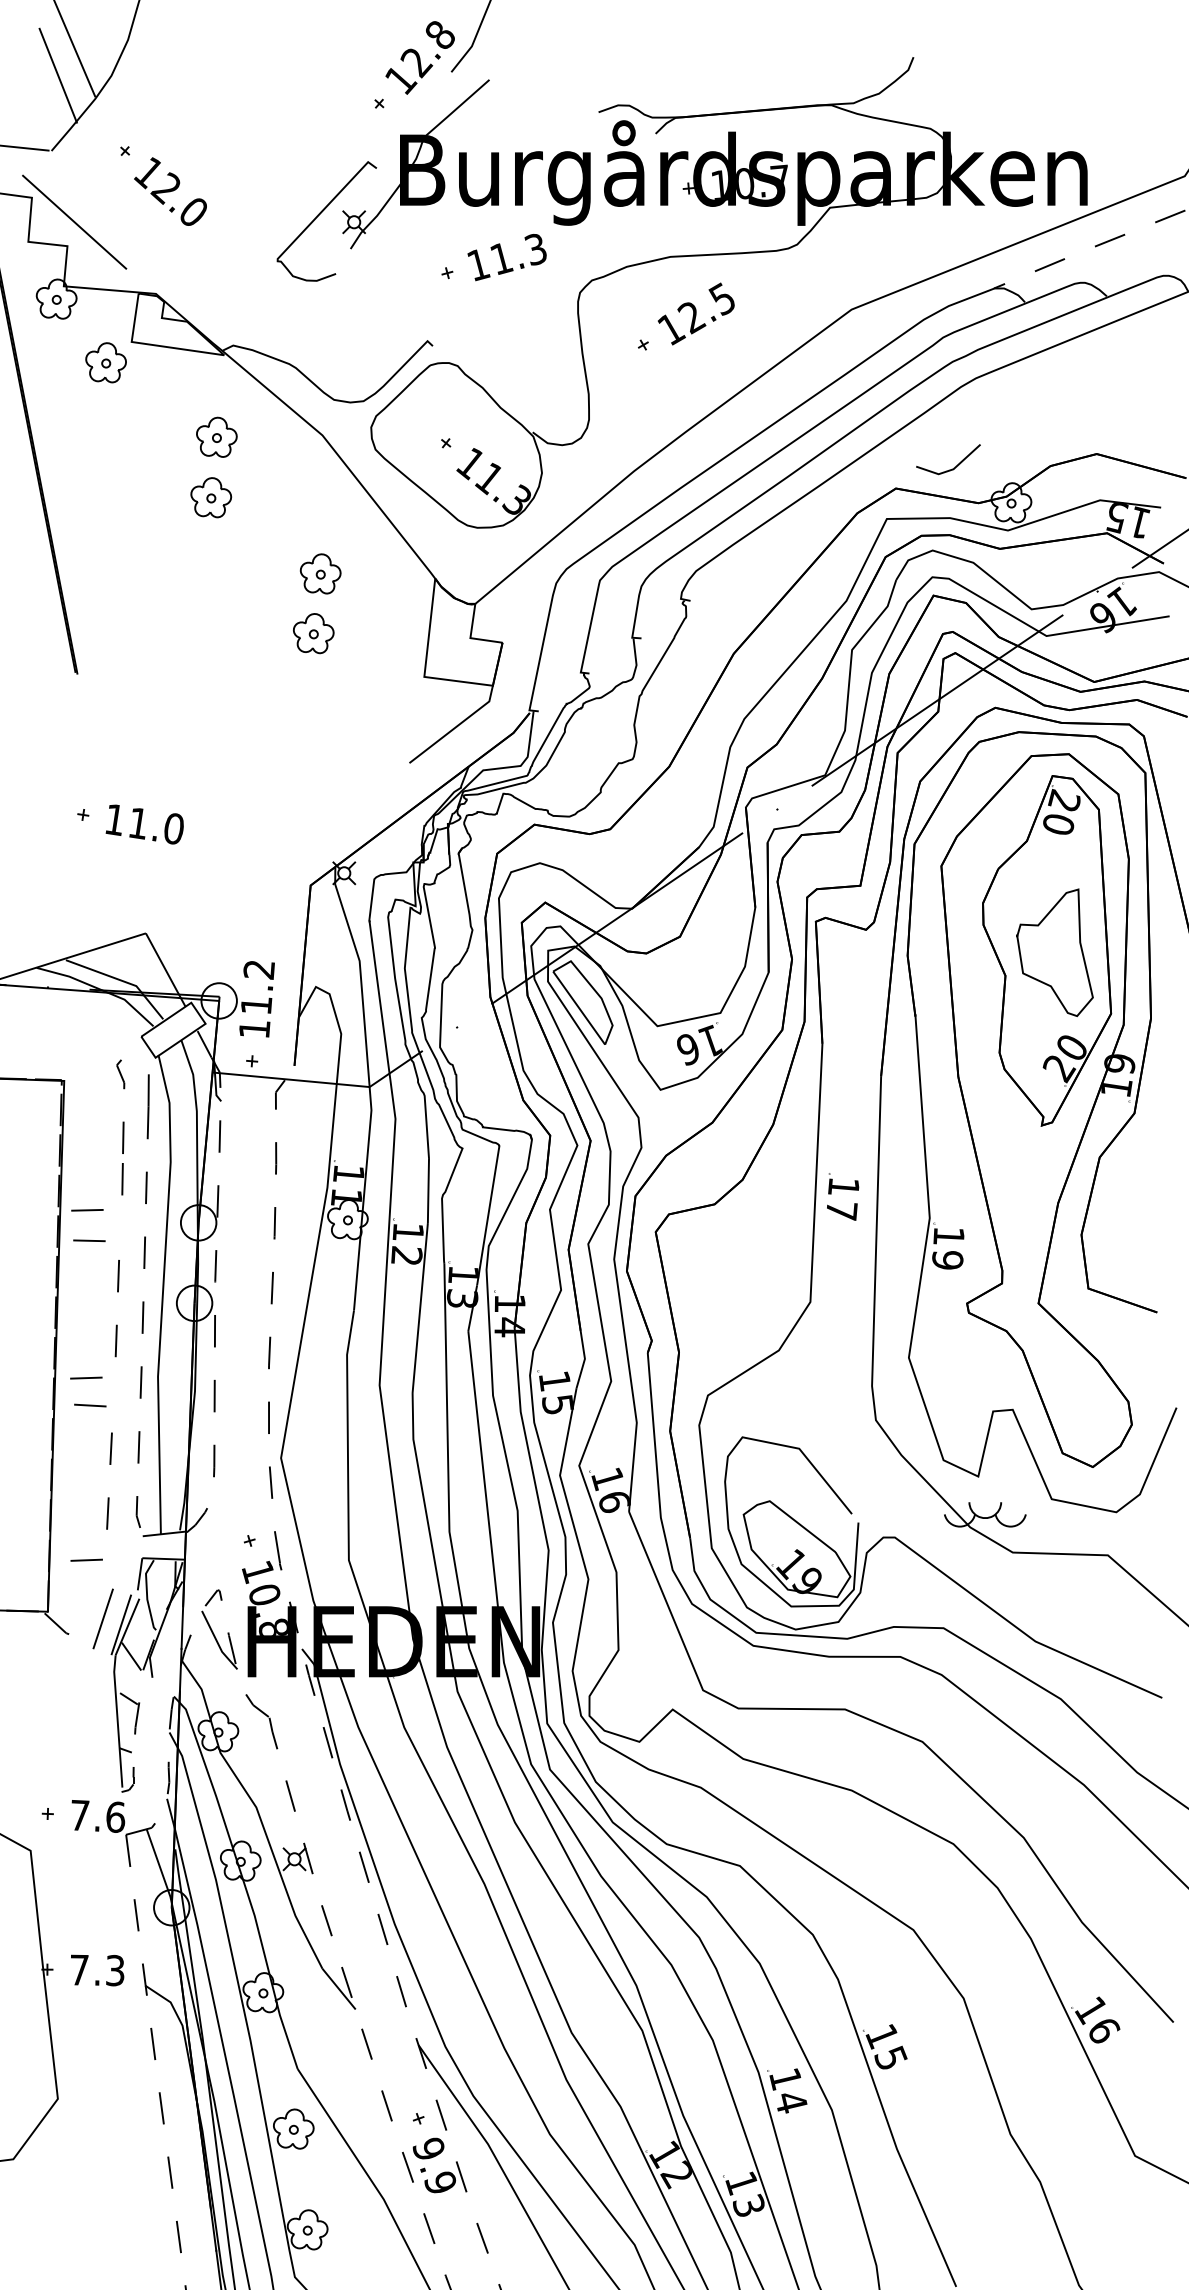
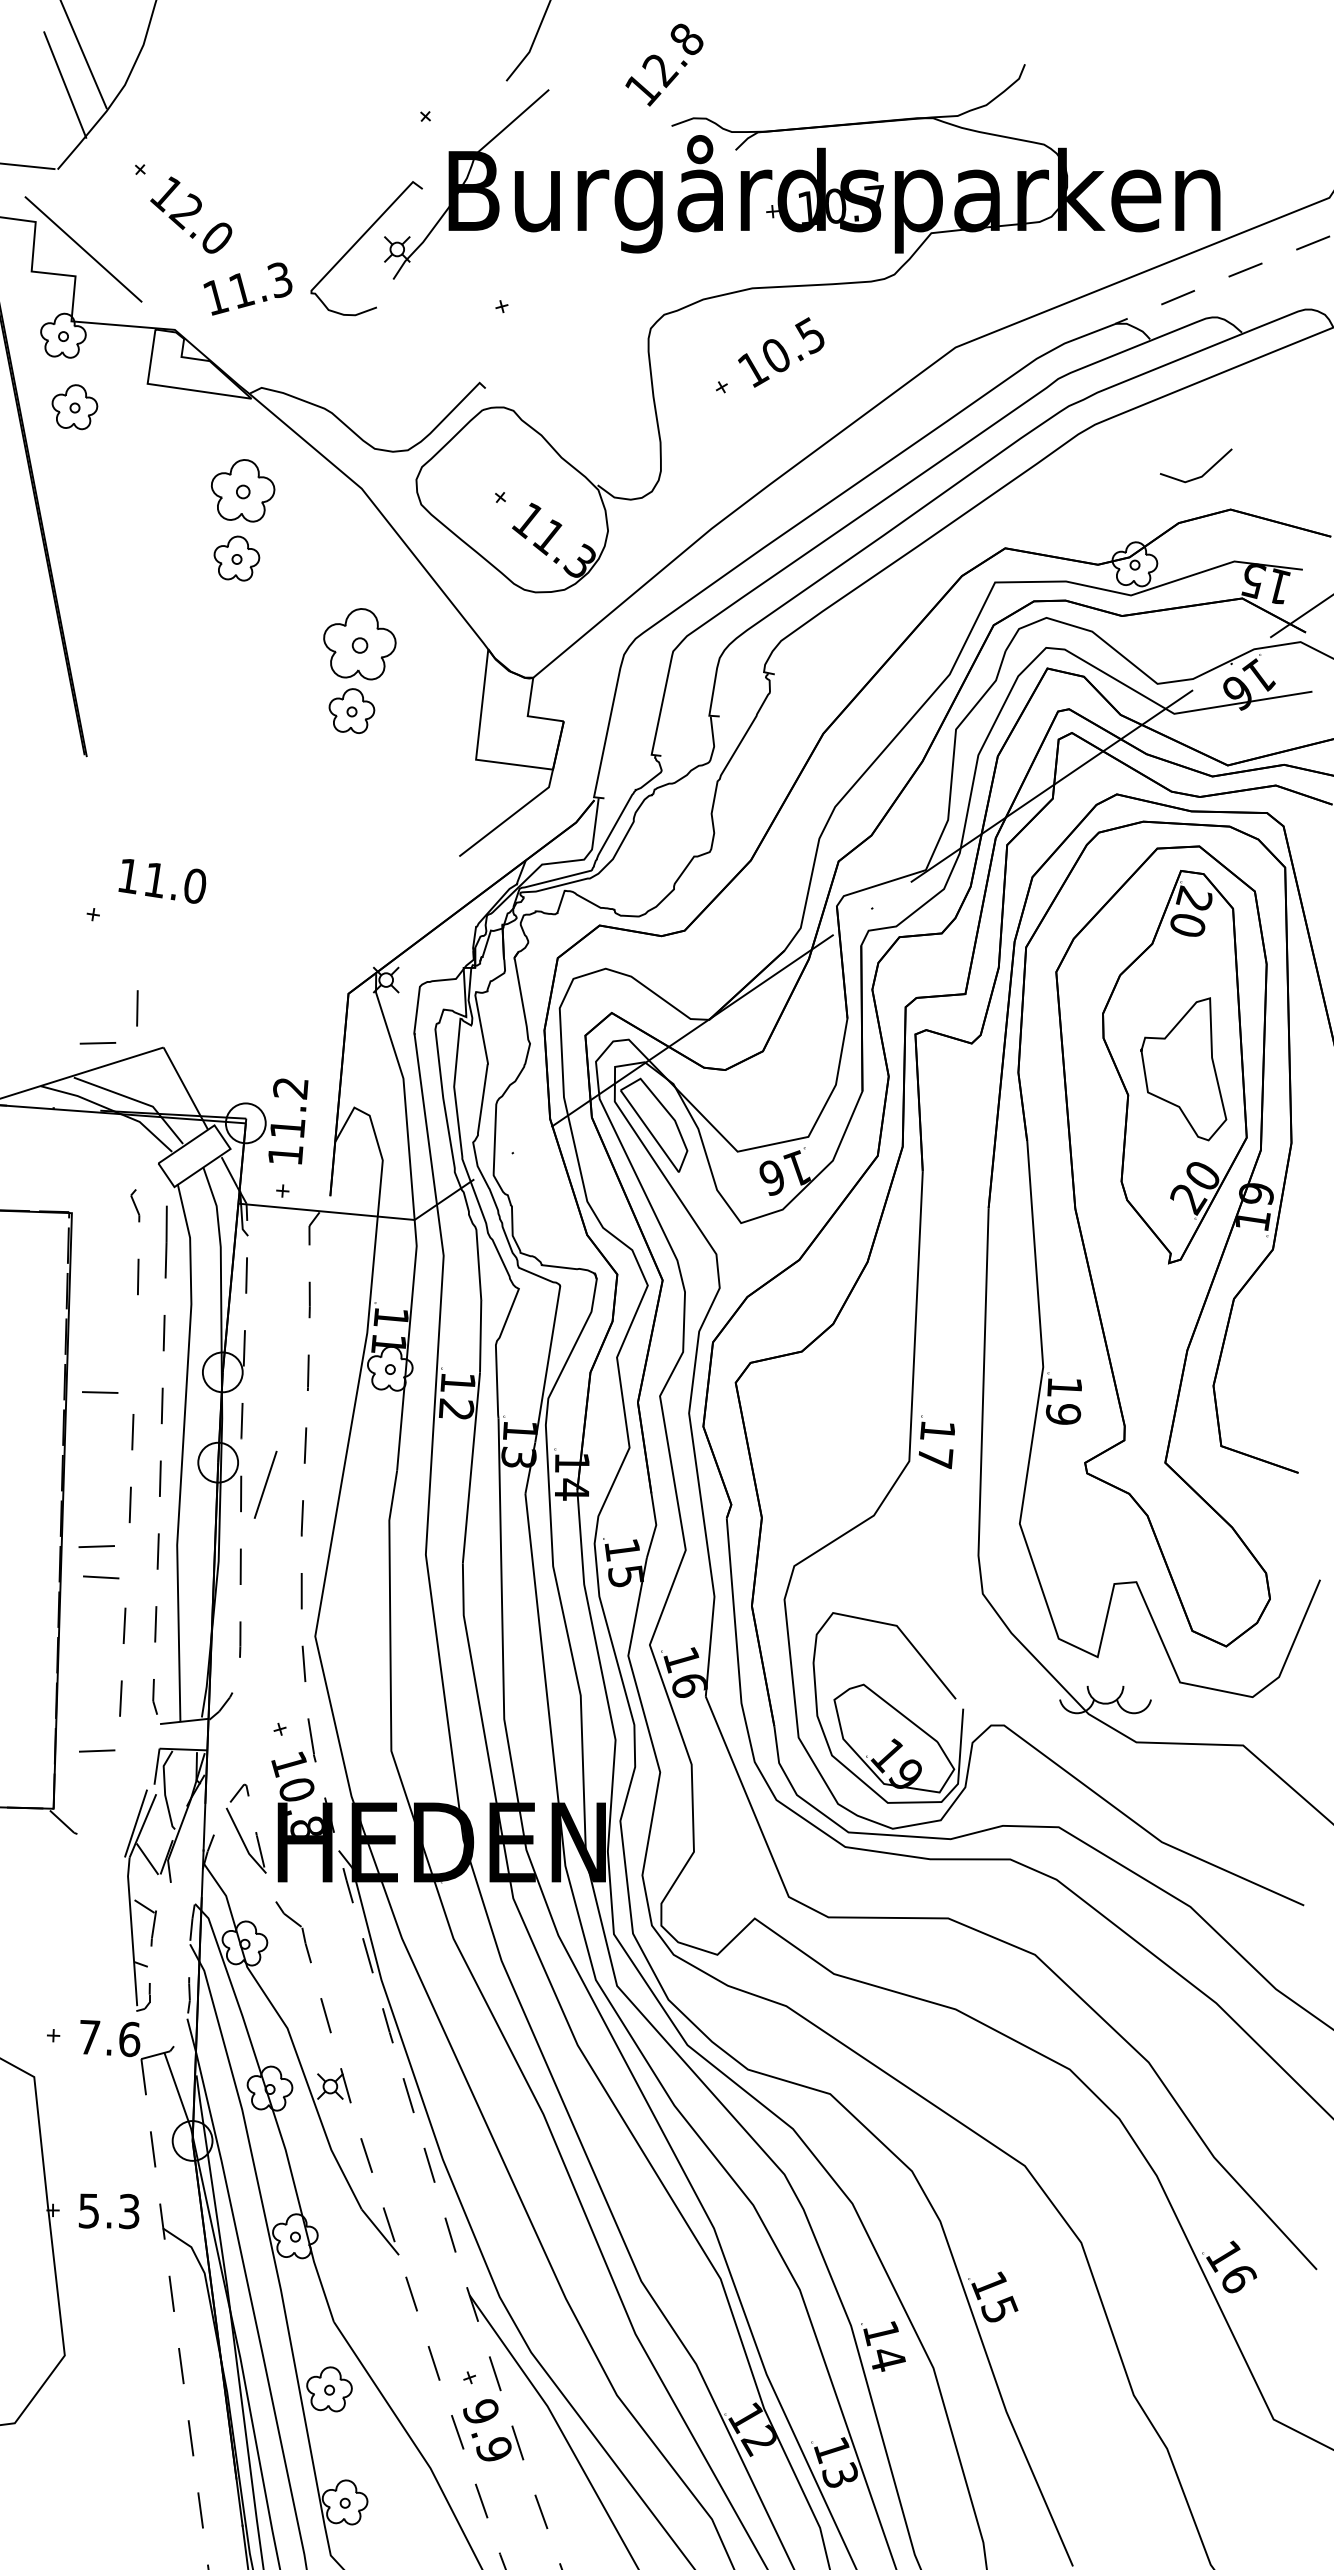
text: (420, 57) -> (664, 64), moved
text: (506, 257) -> (247, 288), moved
text: (692, 318) -> (776, 357), 12.5 -> 10.5
part: (105, 363) -> (74, 407), moved
part: (217, 437) -> (243, 490), size x1.4
line: (954, 466) -> (1203, 473), moved
part: (320, 573) -> (359, 643), size x1.6
text: (144, 824) -> (162, 881), moved
part: (845, 1190) -> (939, 1434), moved
line: (96, 1209) -> (108, 1042), moved
line: (103, 1618) -> (265, 1484), moved
text: (78, 1969) -> (88, 2210), 7.3 -> 5.3

